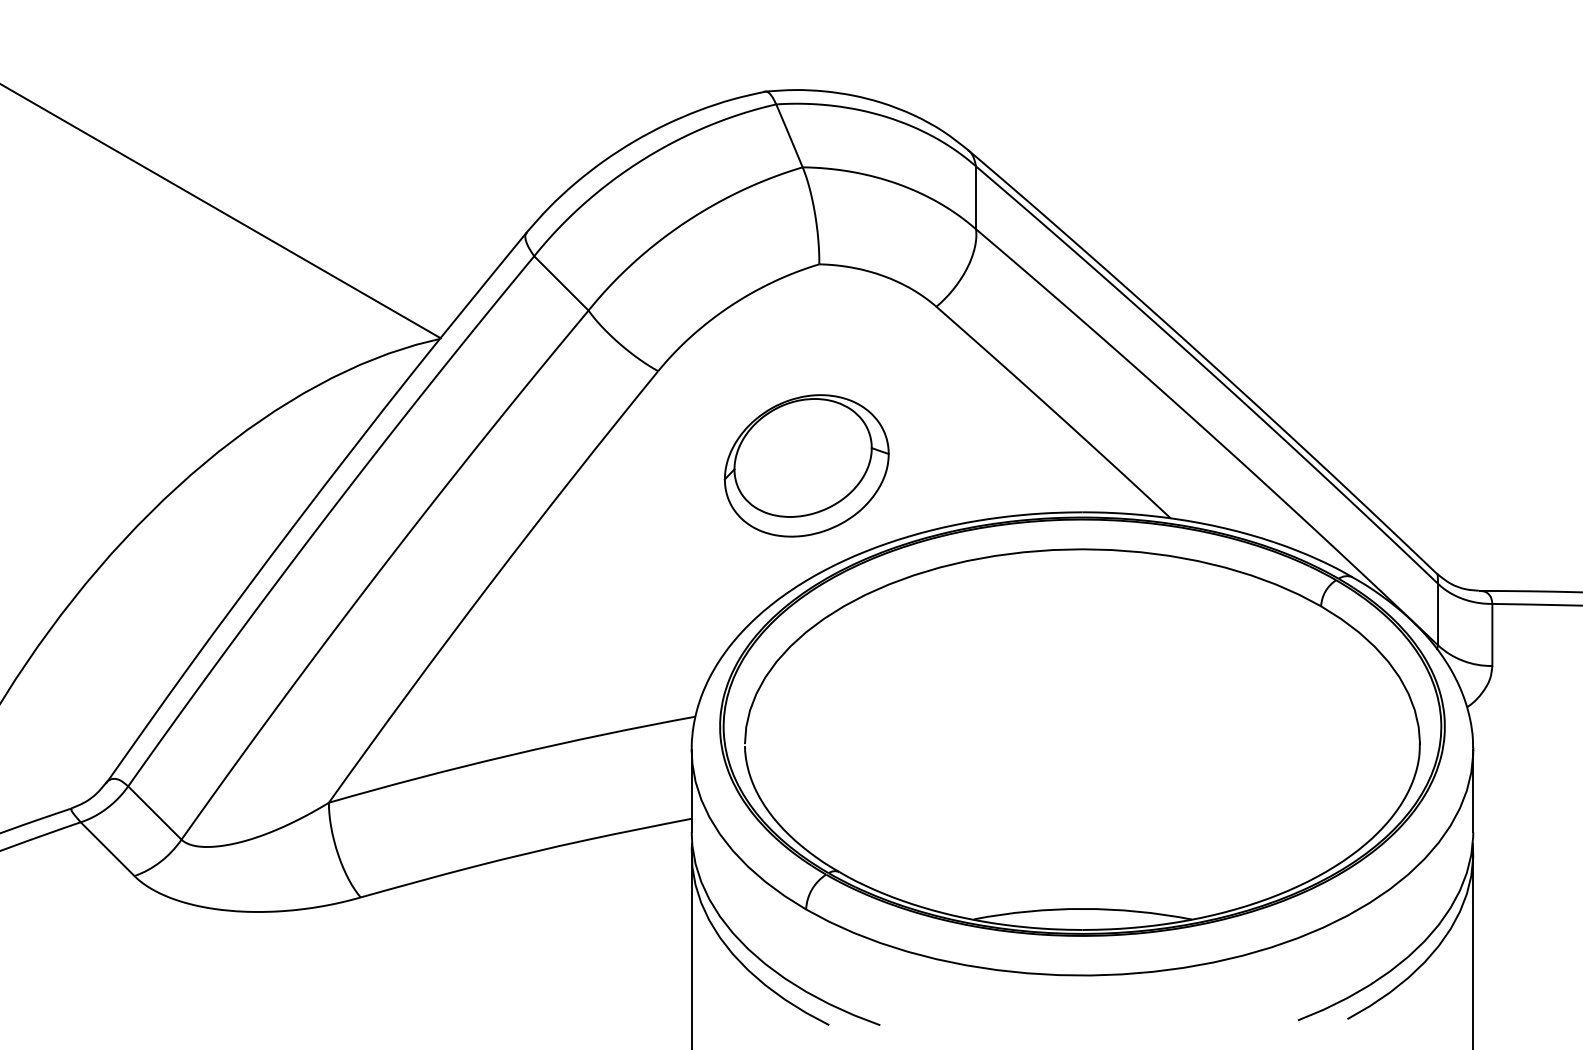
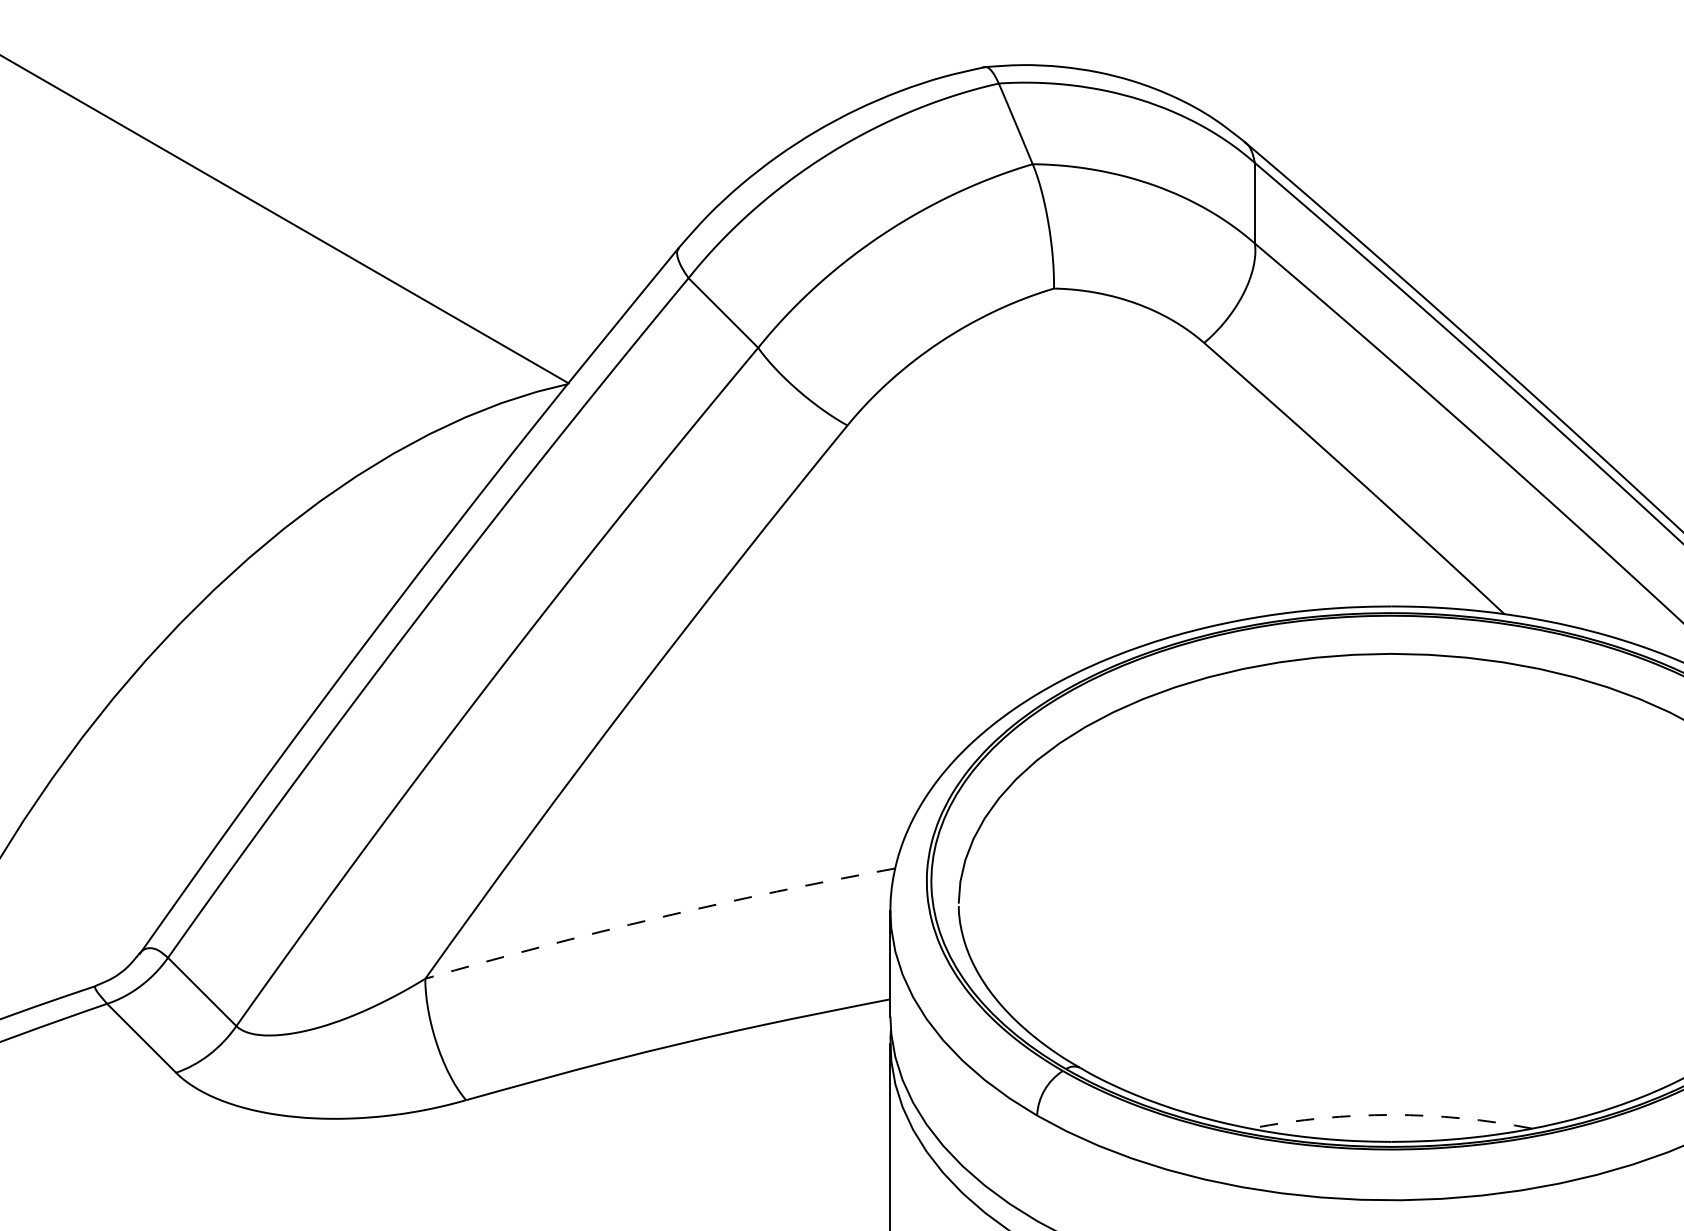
part: (806, 465) -> (1037, 546), removed
arc: (510, 755) -> (658, 918), solid -> dashed
arc: (1082, 908) -> (1391, 1114), solid -> dashed

